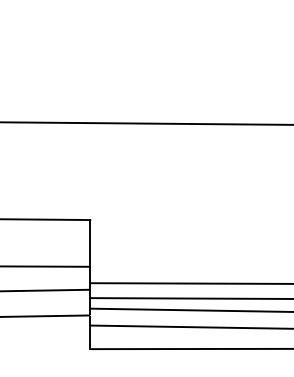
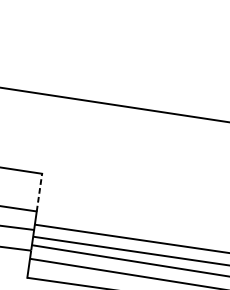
line: (90, 242) -> (39, 191), solid -> dashed

